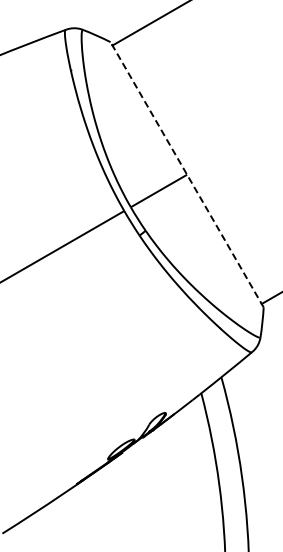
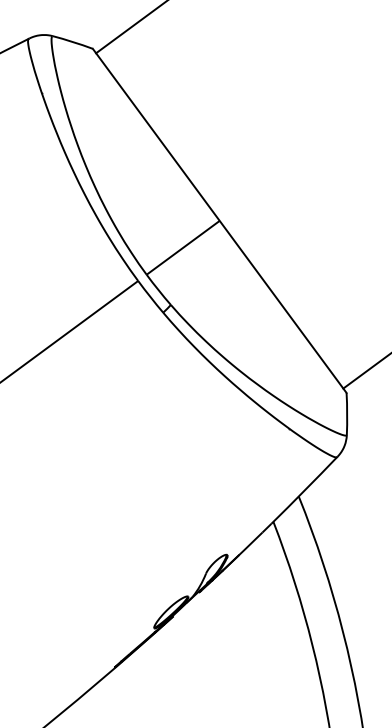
line: (186, 174) -> (218, 220), dashed -> solid

